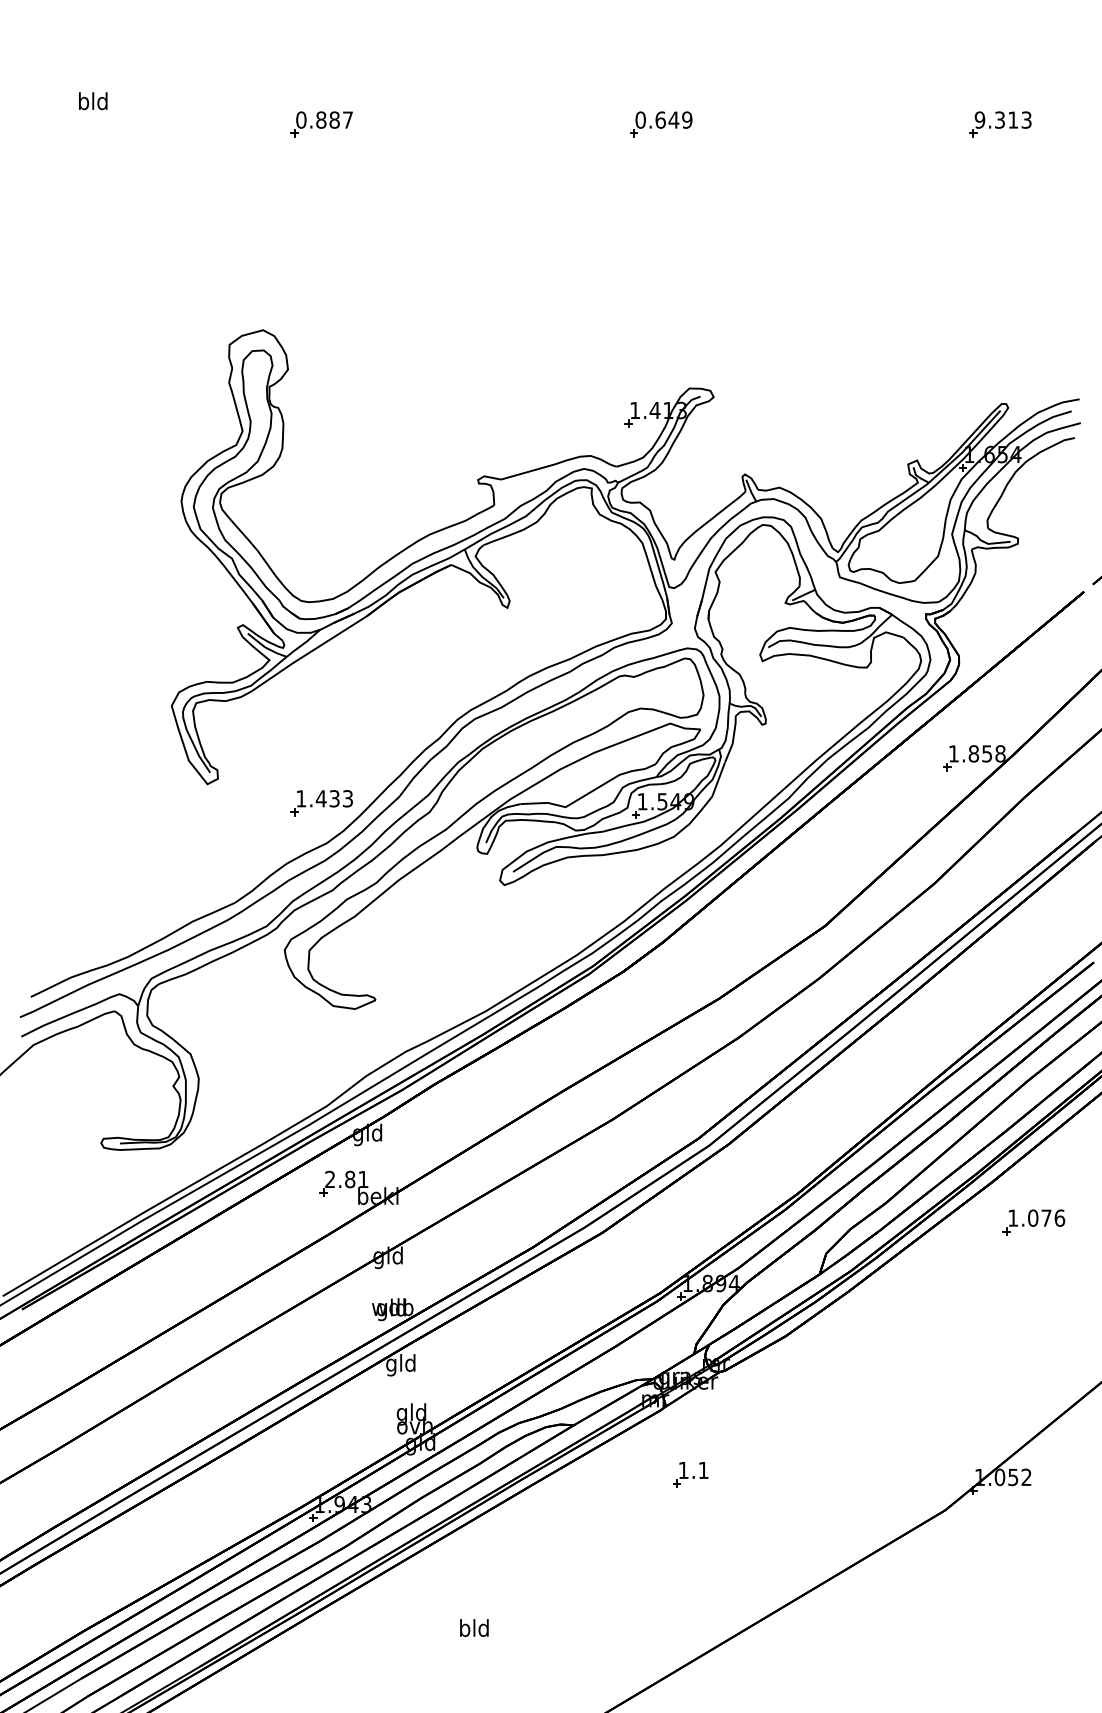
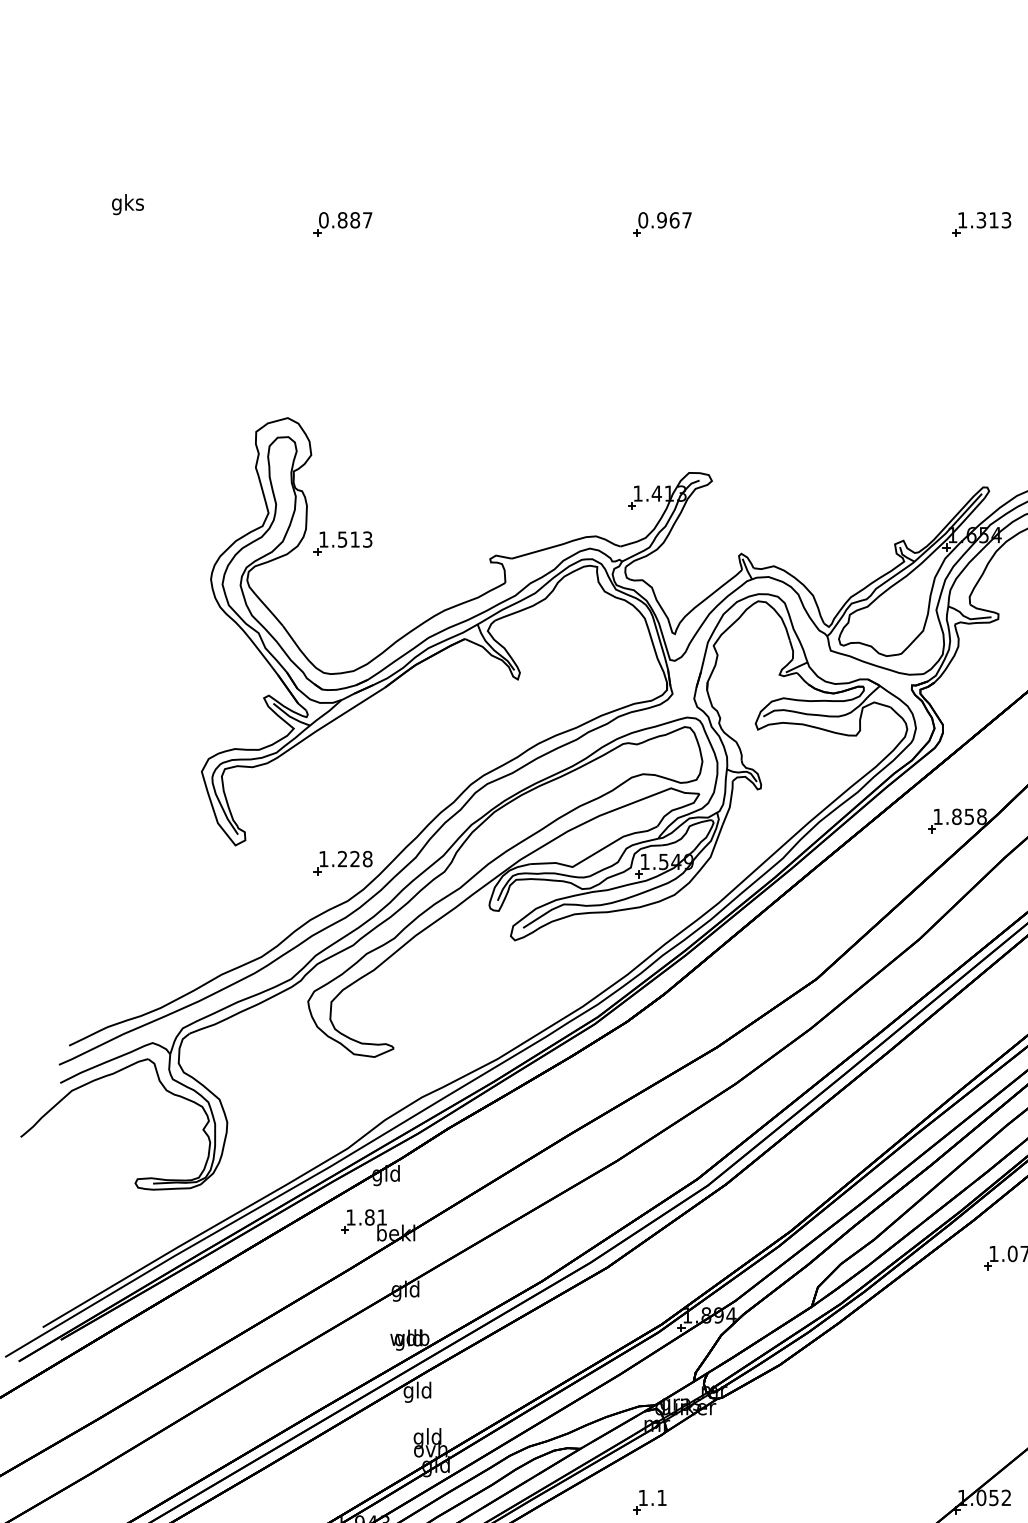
text: (93, 103) -> (128, 204), bld -> gks
text: (673, 119) -> (674, 219), 0.649 -> 0.967
text: (979, 119) -> (962, 219), 9.313 -> 1.313
part: (321, 463) -> (342, 543), added
text: (334, 798) -> (355, 858), 1.433 -> 1.228
text: (329, 1178) -> (350, 1216), 2.81 -> 1.81
part: (690, 1474) -> (649, 1501), moved

